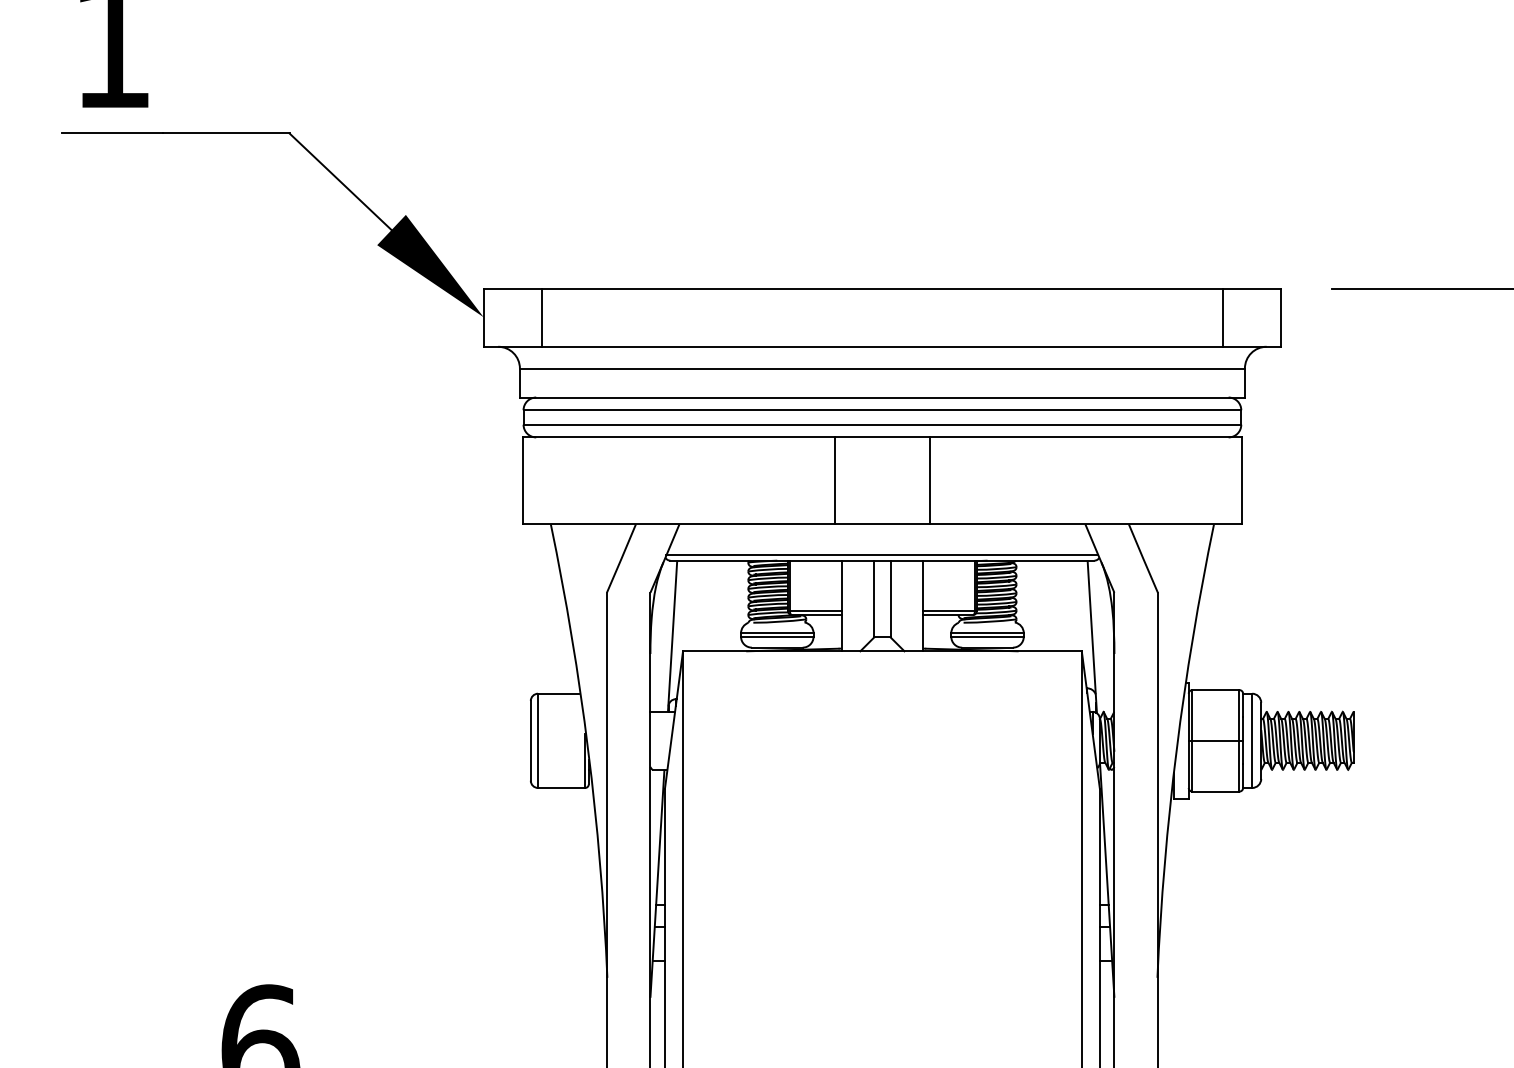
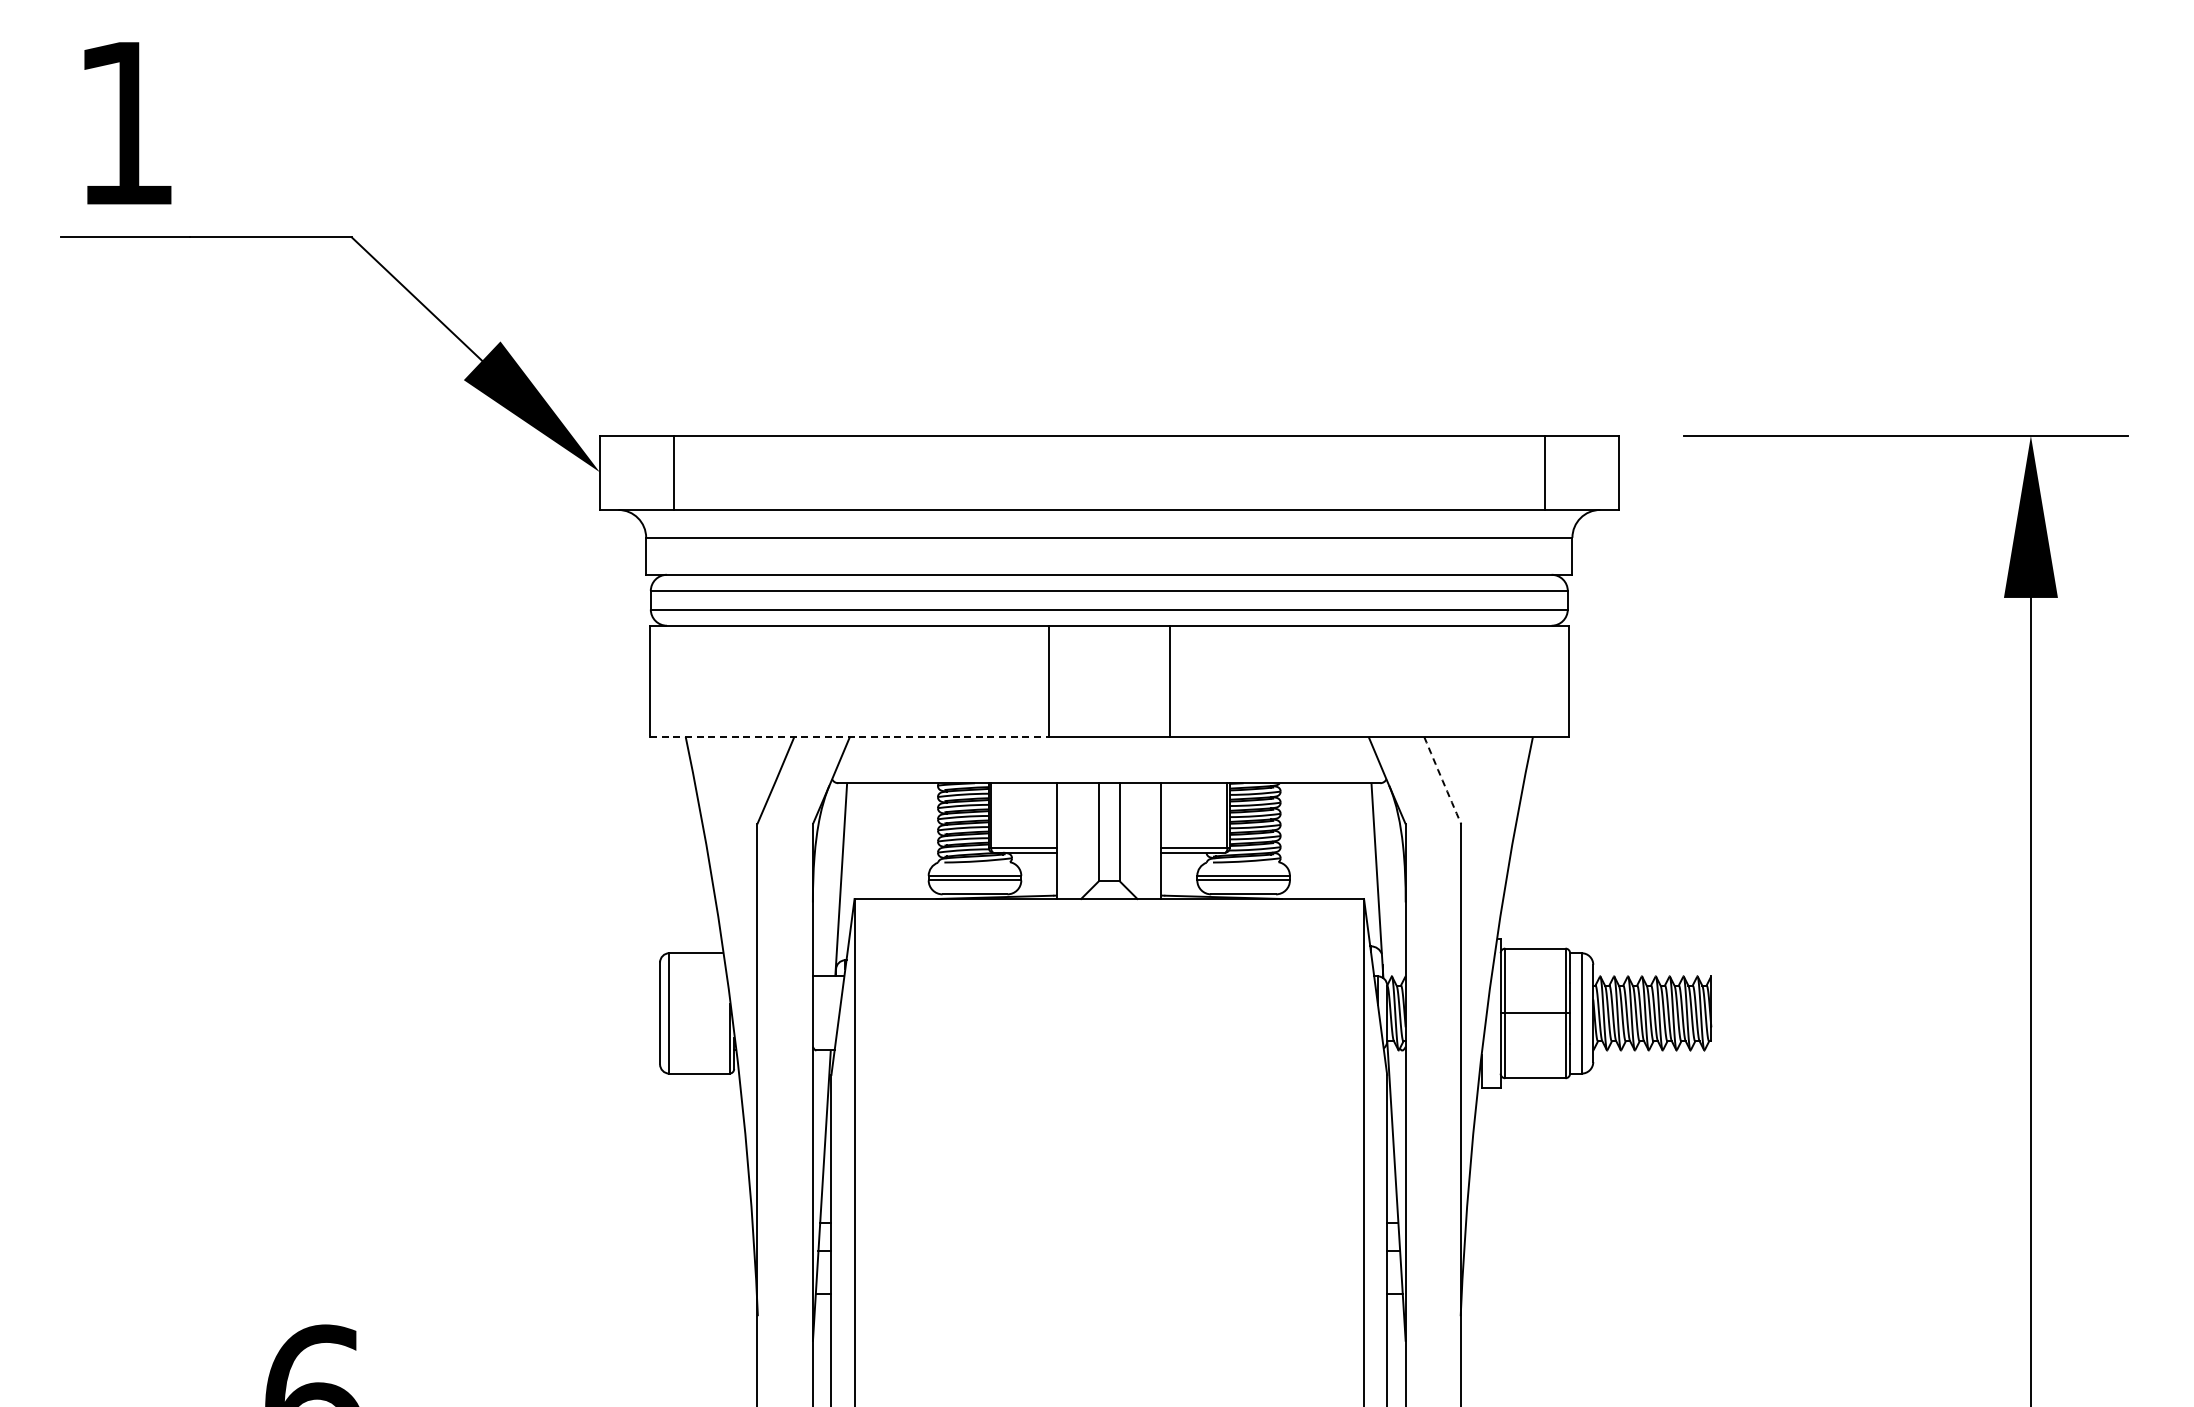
line: (679, 524) -> (850, 736), solid -> dashed
line: (882, 555) -> (1109, 776), removed
arc: (1143, 558) -> (1442, 780), solid -> dashed

